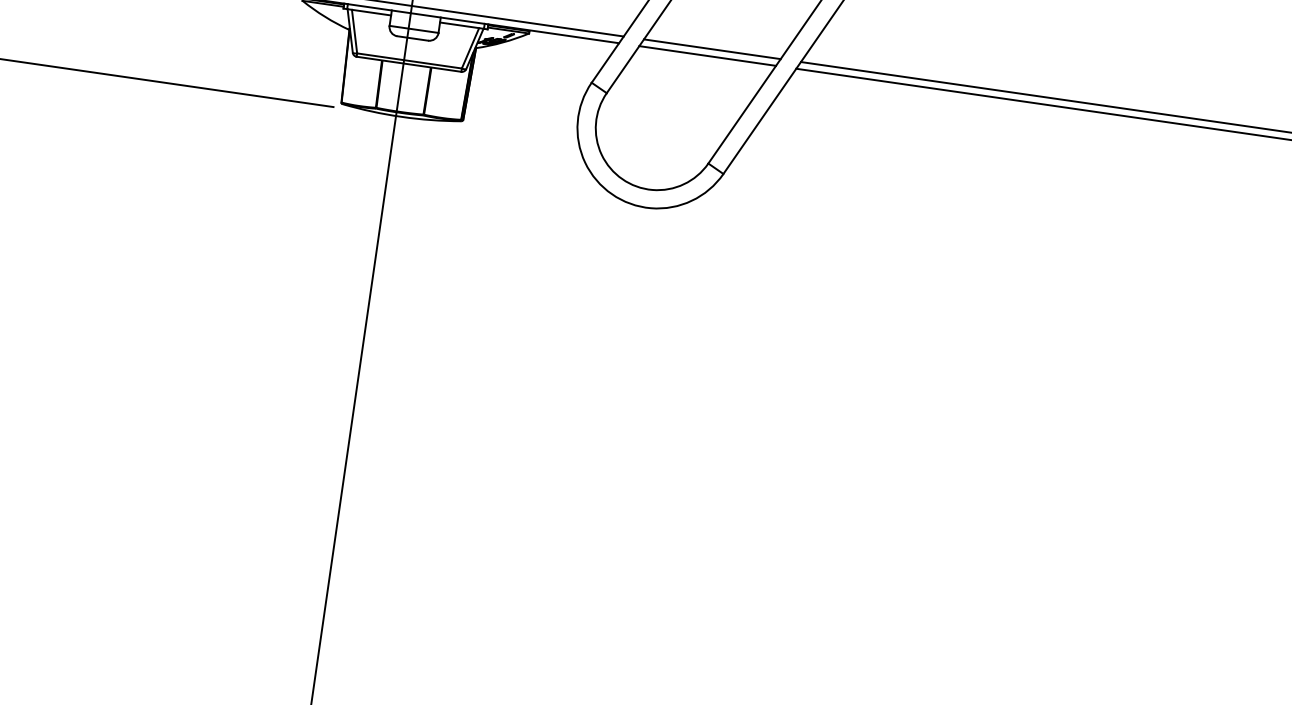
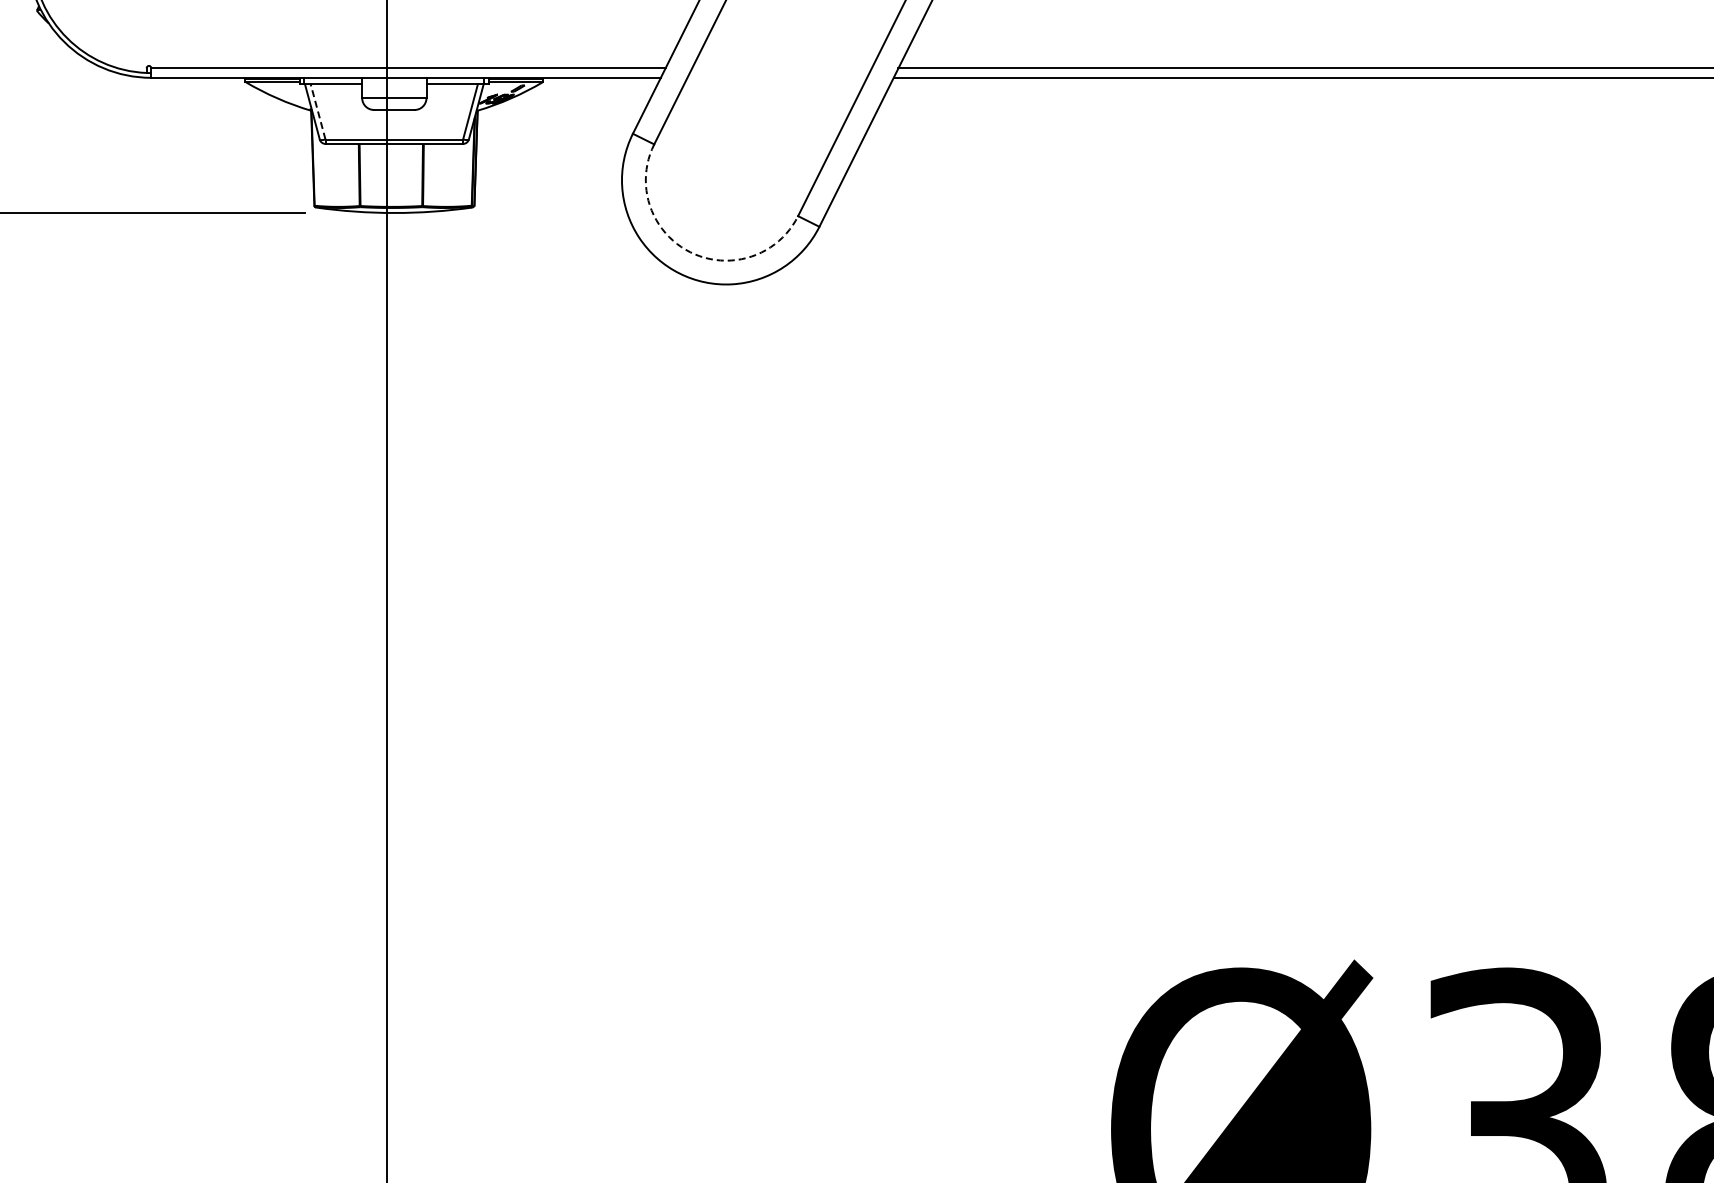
line: (354, 31) -> (318, 111), solid -> dashed
line: (711, 49) -> (781, 68), removed
line: (707, 55) -> (777, 77), removed
arc: (622, 179) -> (690, 252), solid -> dashed

